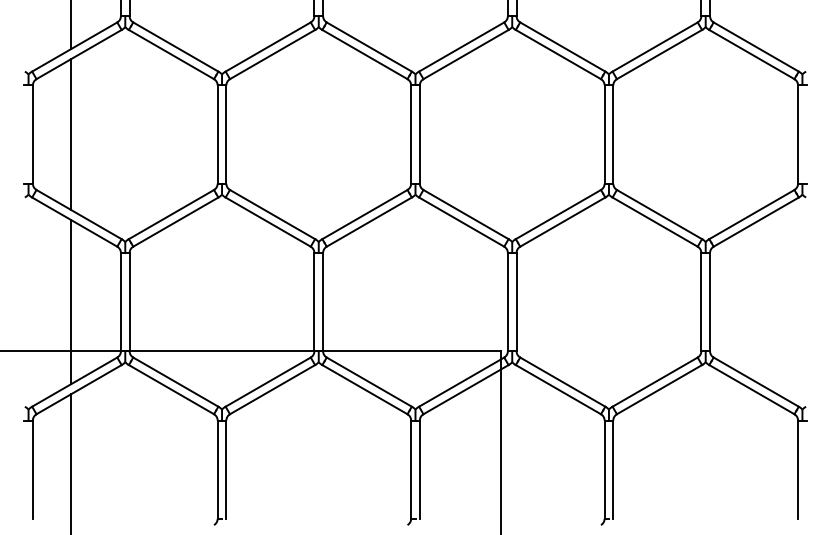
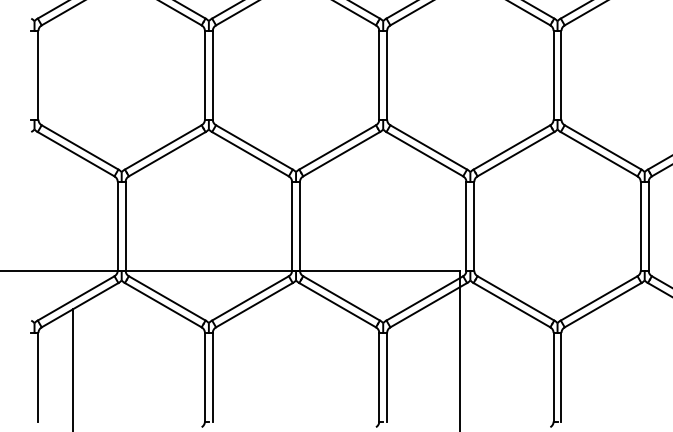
line: (71, 134) -> (73, 75), removed
line: (71, 302) -> (73, 226), removed

